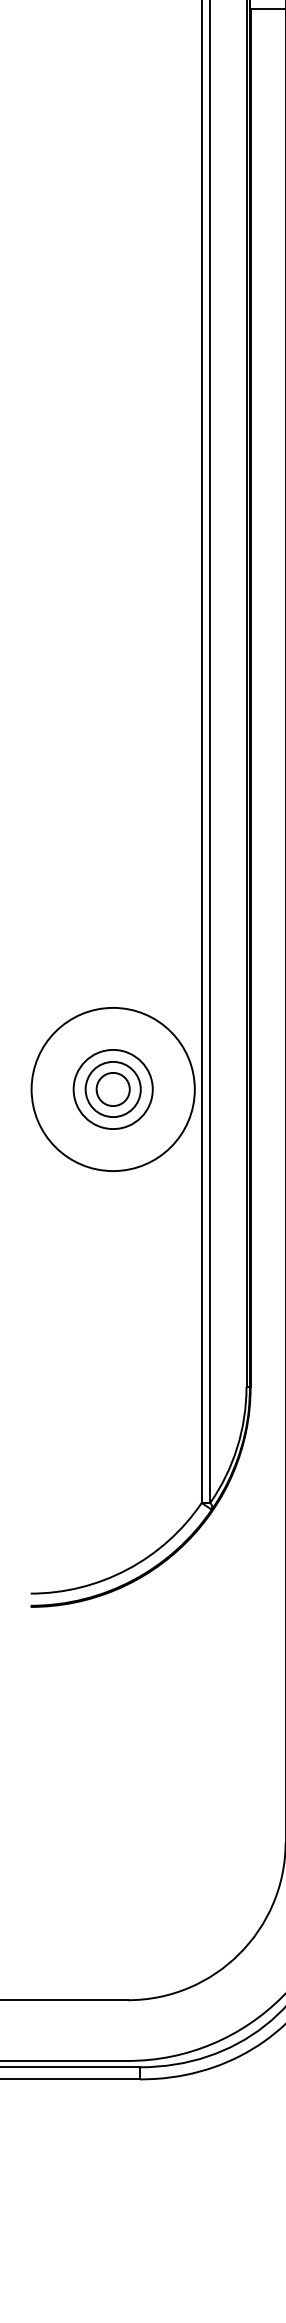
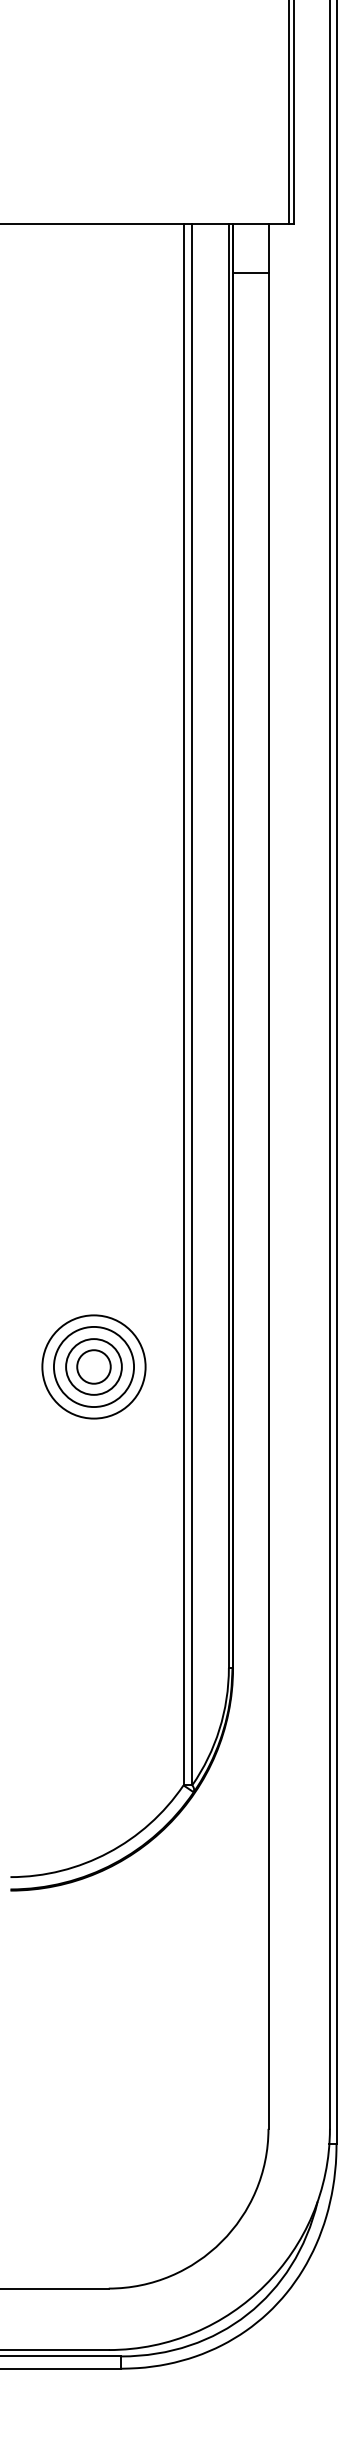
circle: (112, 1089) -> (93, 1366), size x0.62

